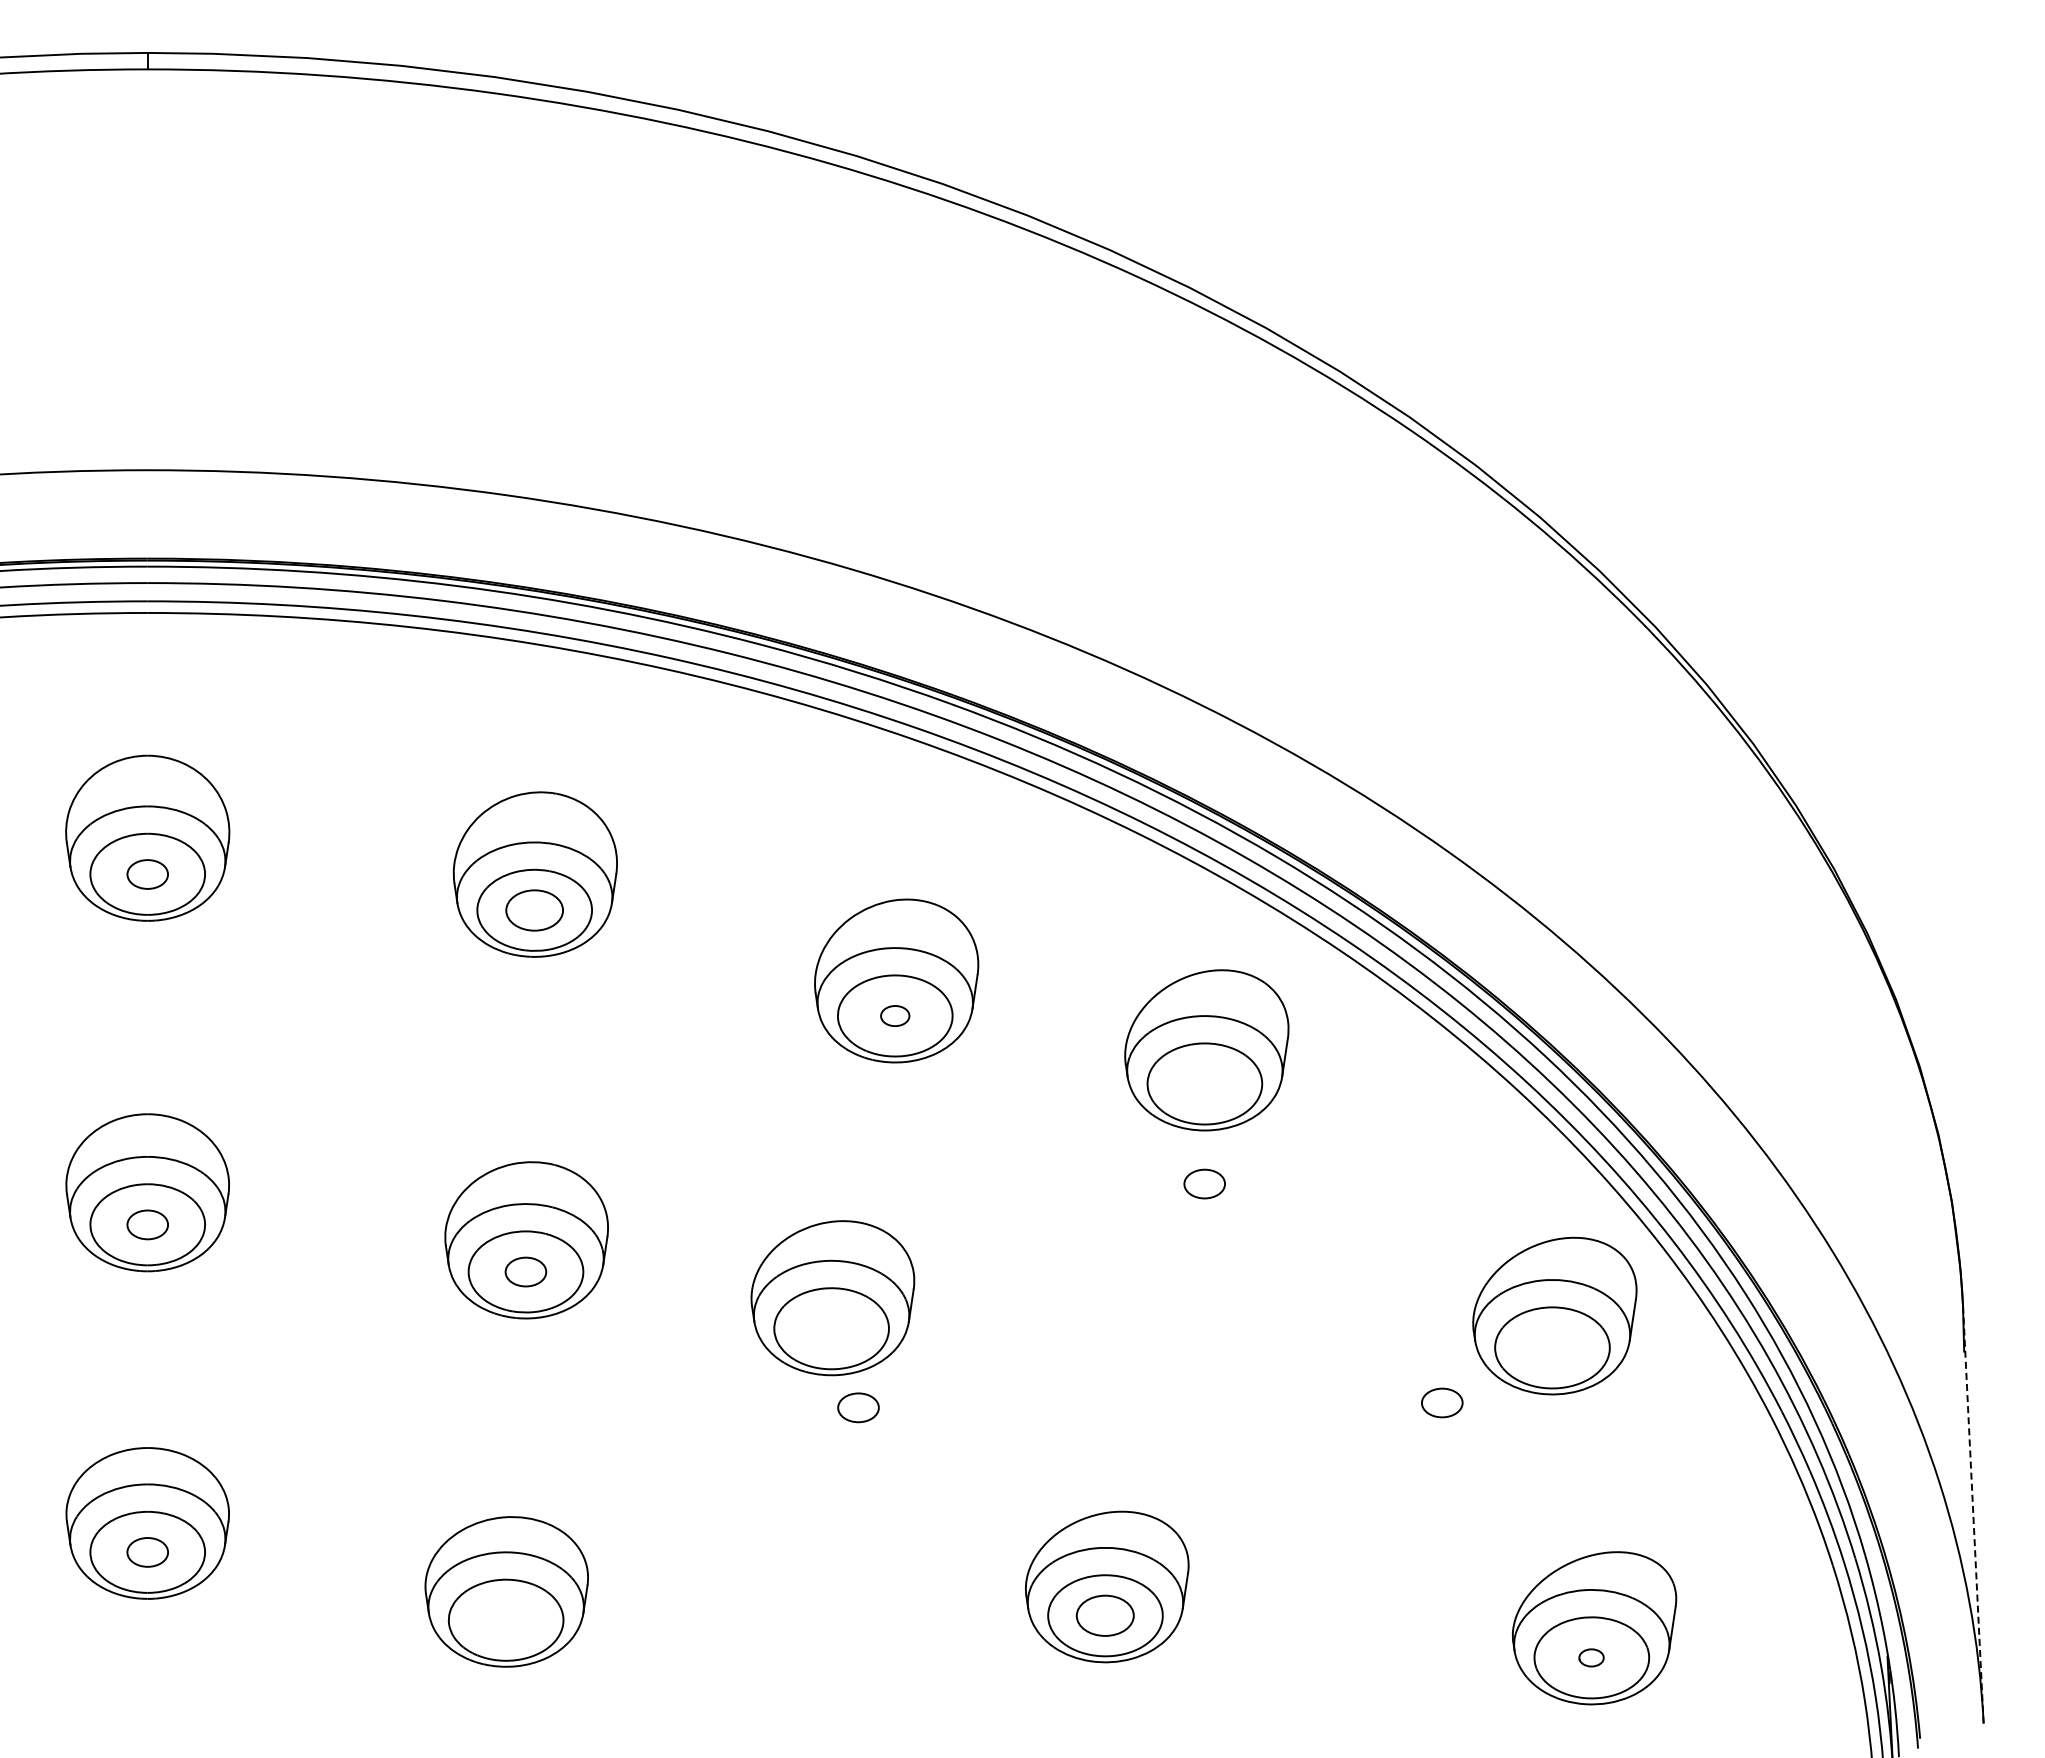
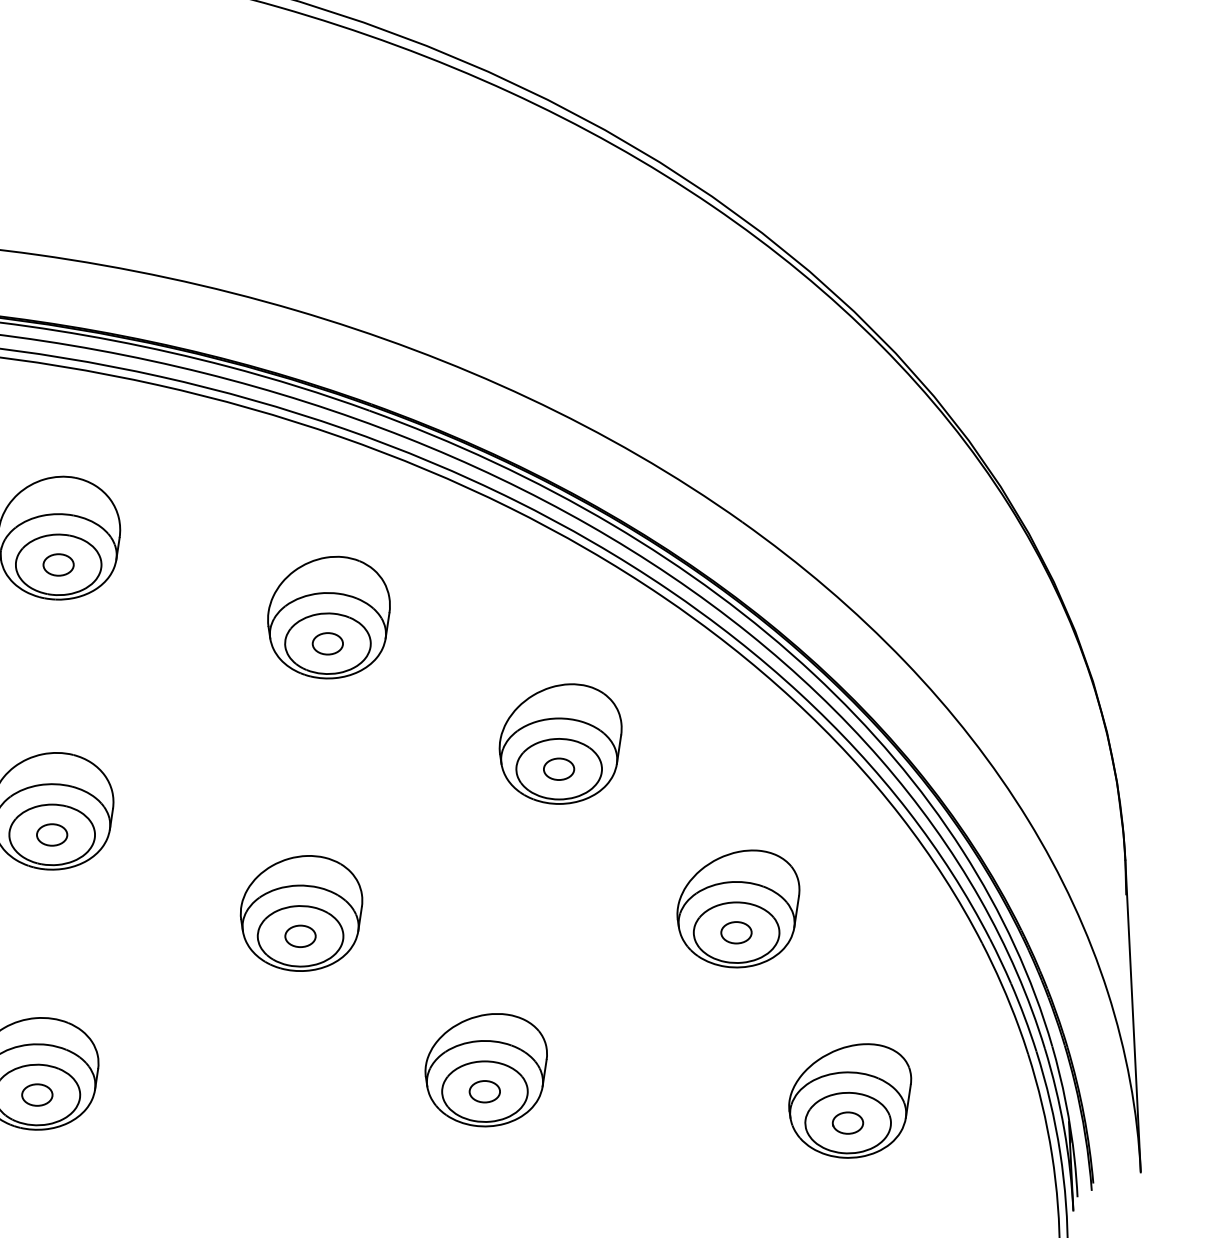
part: (534, 910) -> (58, 564), size x0.71
part: (895, 1015) -> (328, 643), size x1.43
part: (1206, 1050) -> (560, 744), moved
part: (832, 1298) -> (301, 913), moved
part: (1554, 1315) -> (738, 908), moved
line: (1973, 1515) -> (1133, 1016), dashed -> solid
part: (1105, 1615) -> (484, 1091), size x0.71
part: (505, 1620) -> (36, 1095), added
part: (1591, 1657) -> (847, 1122), size x1.67

